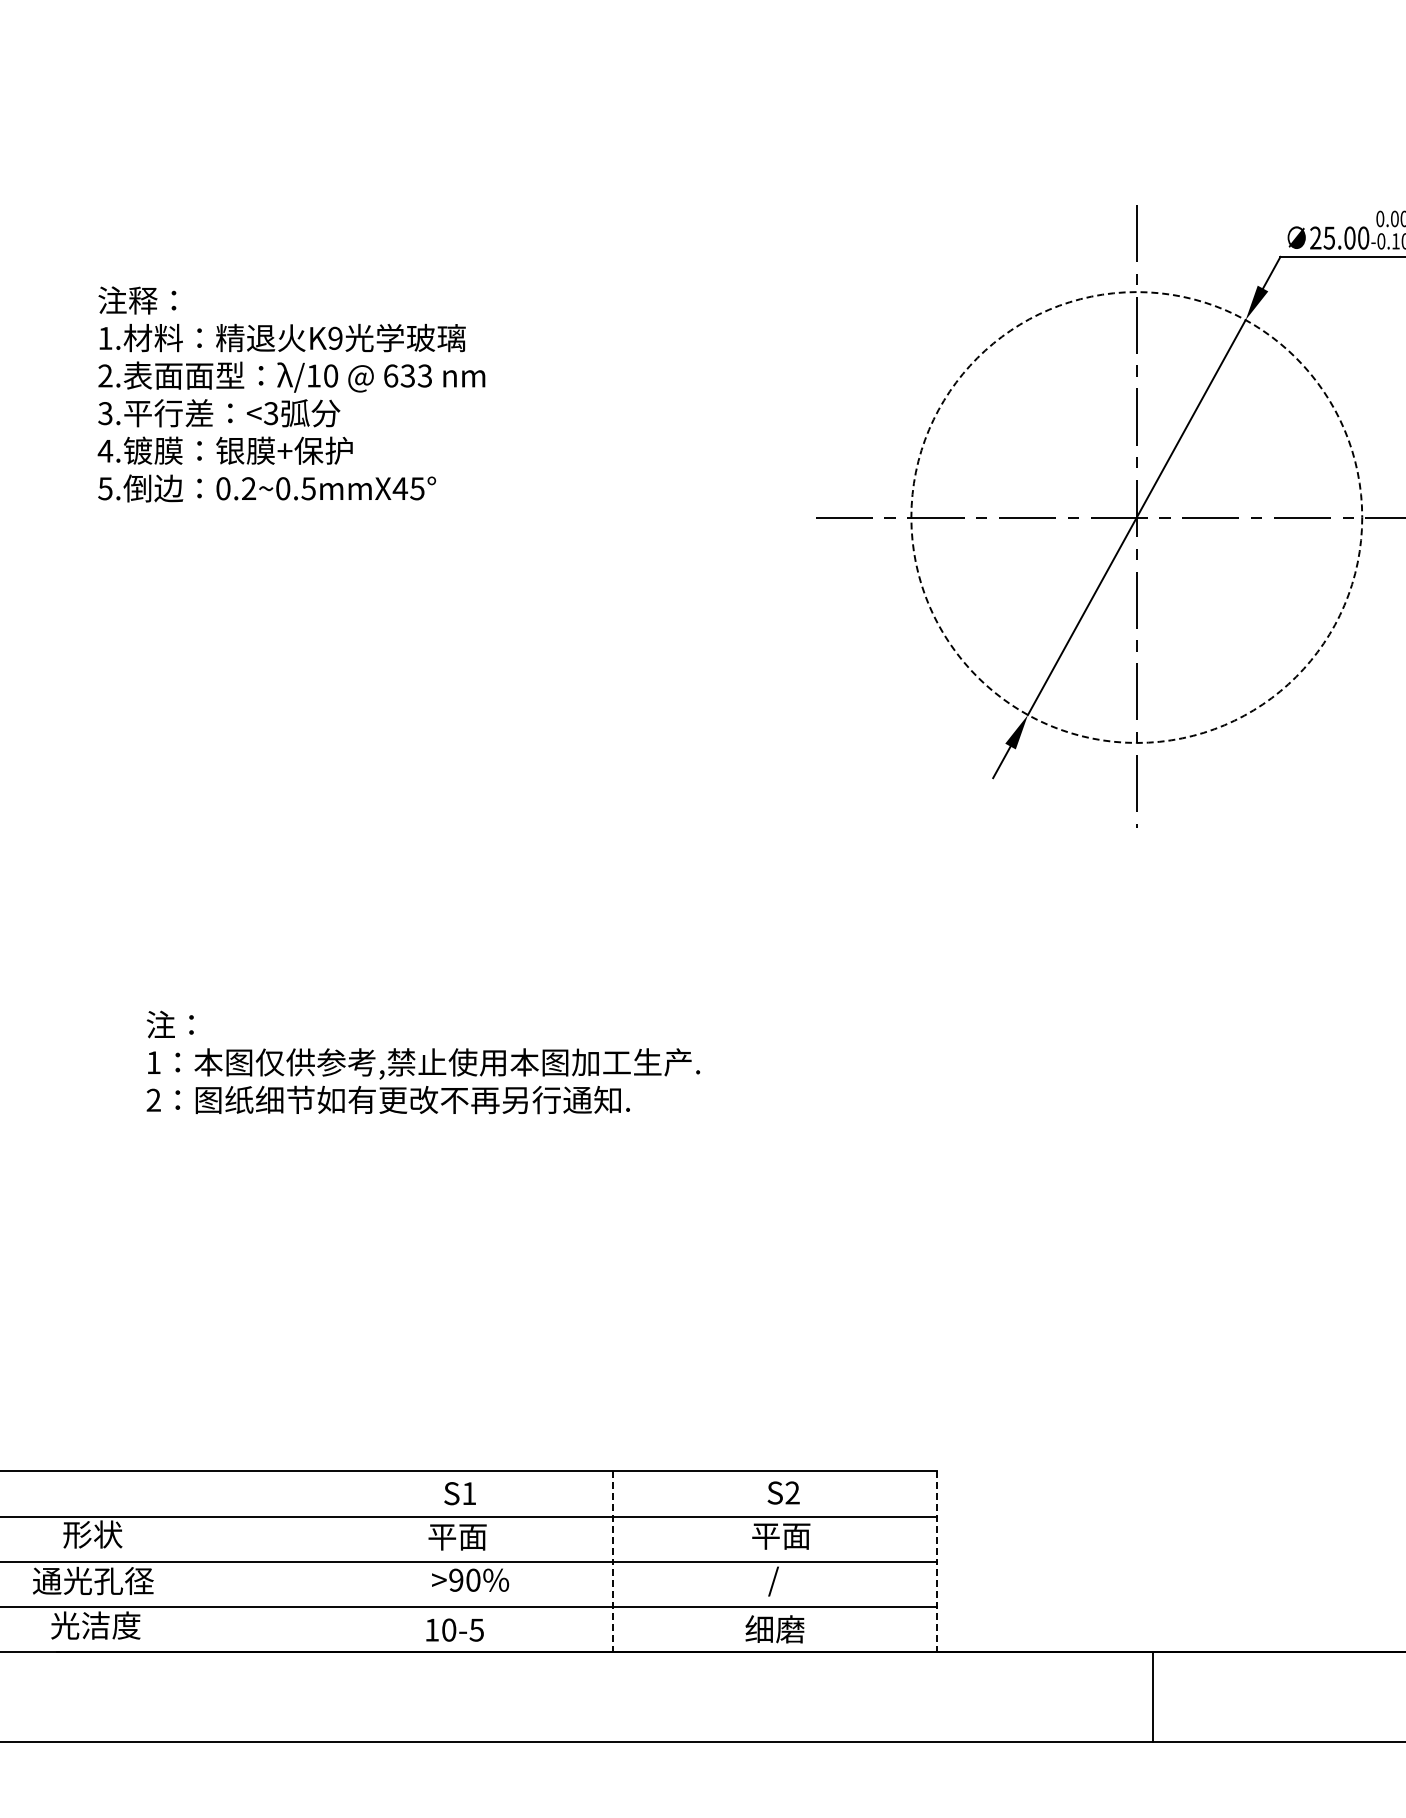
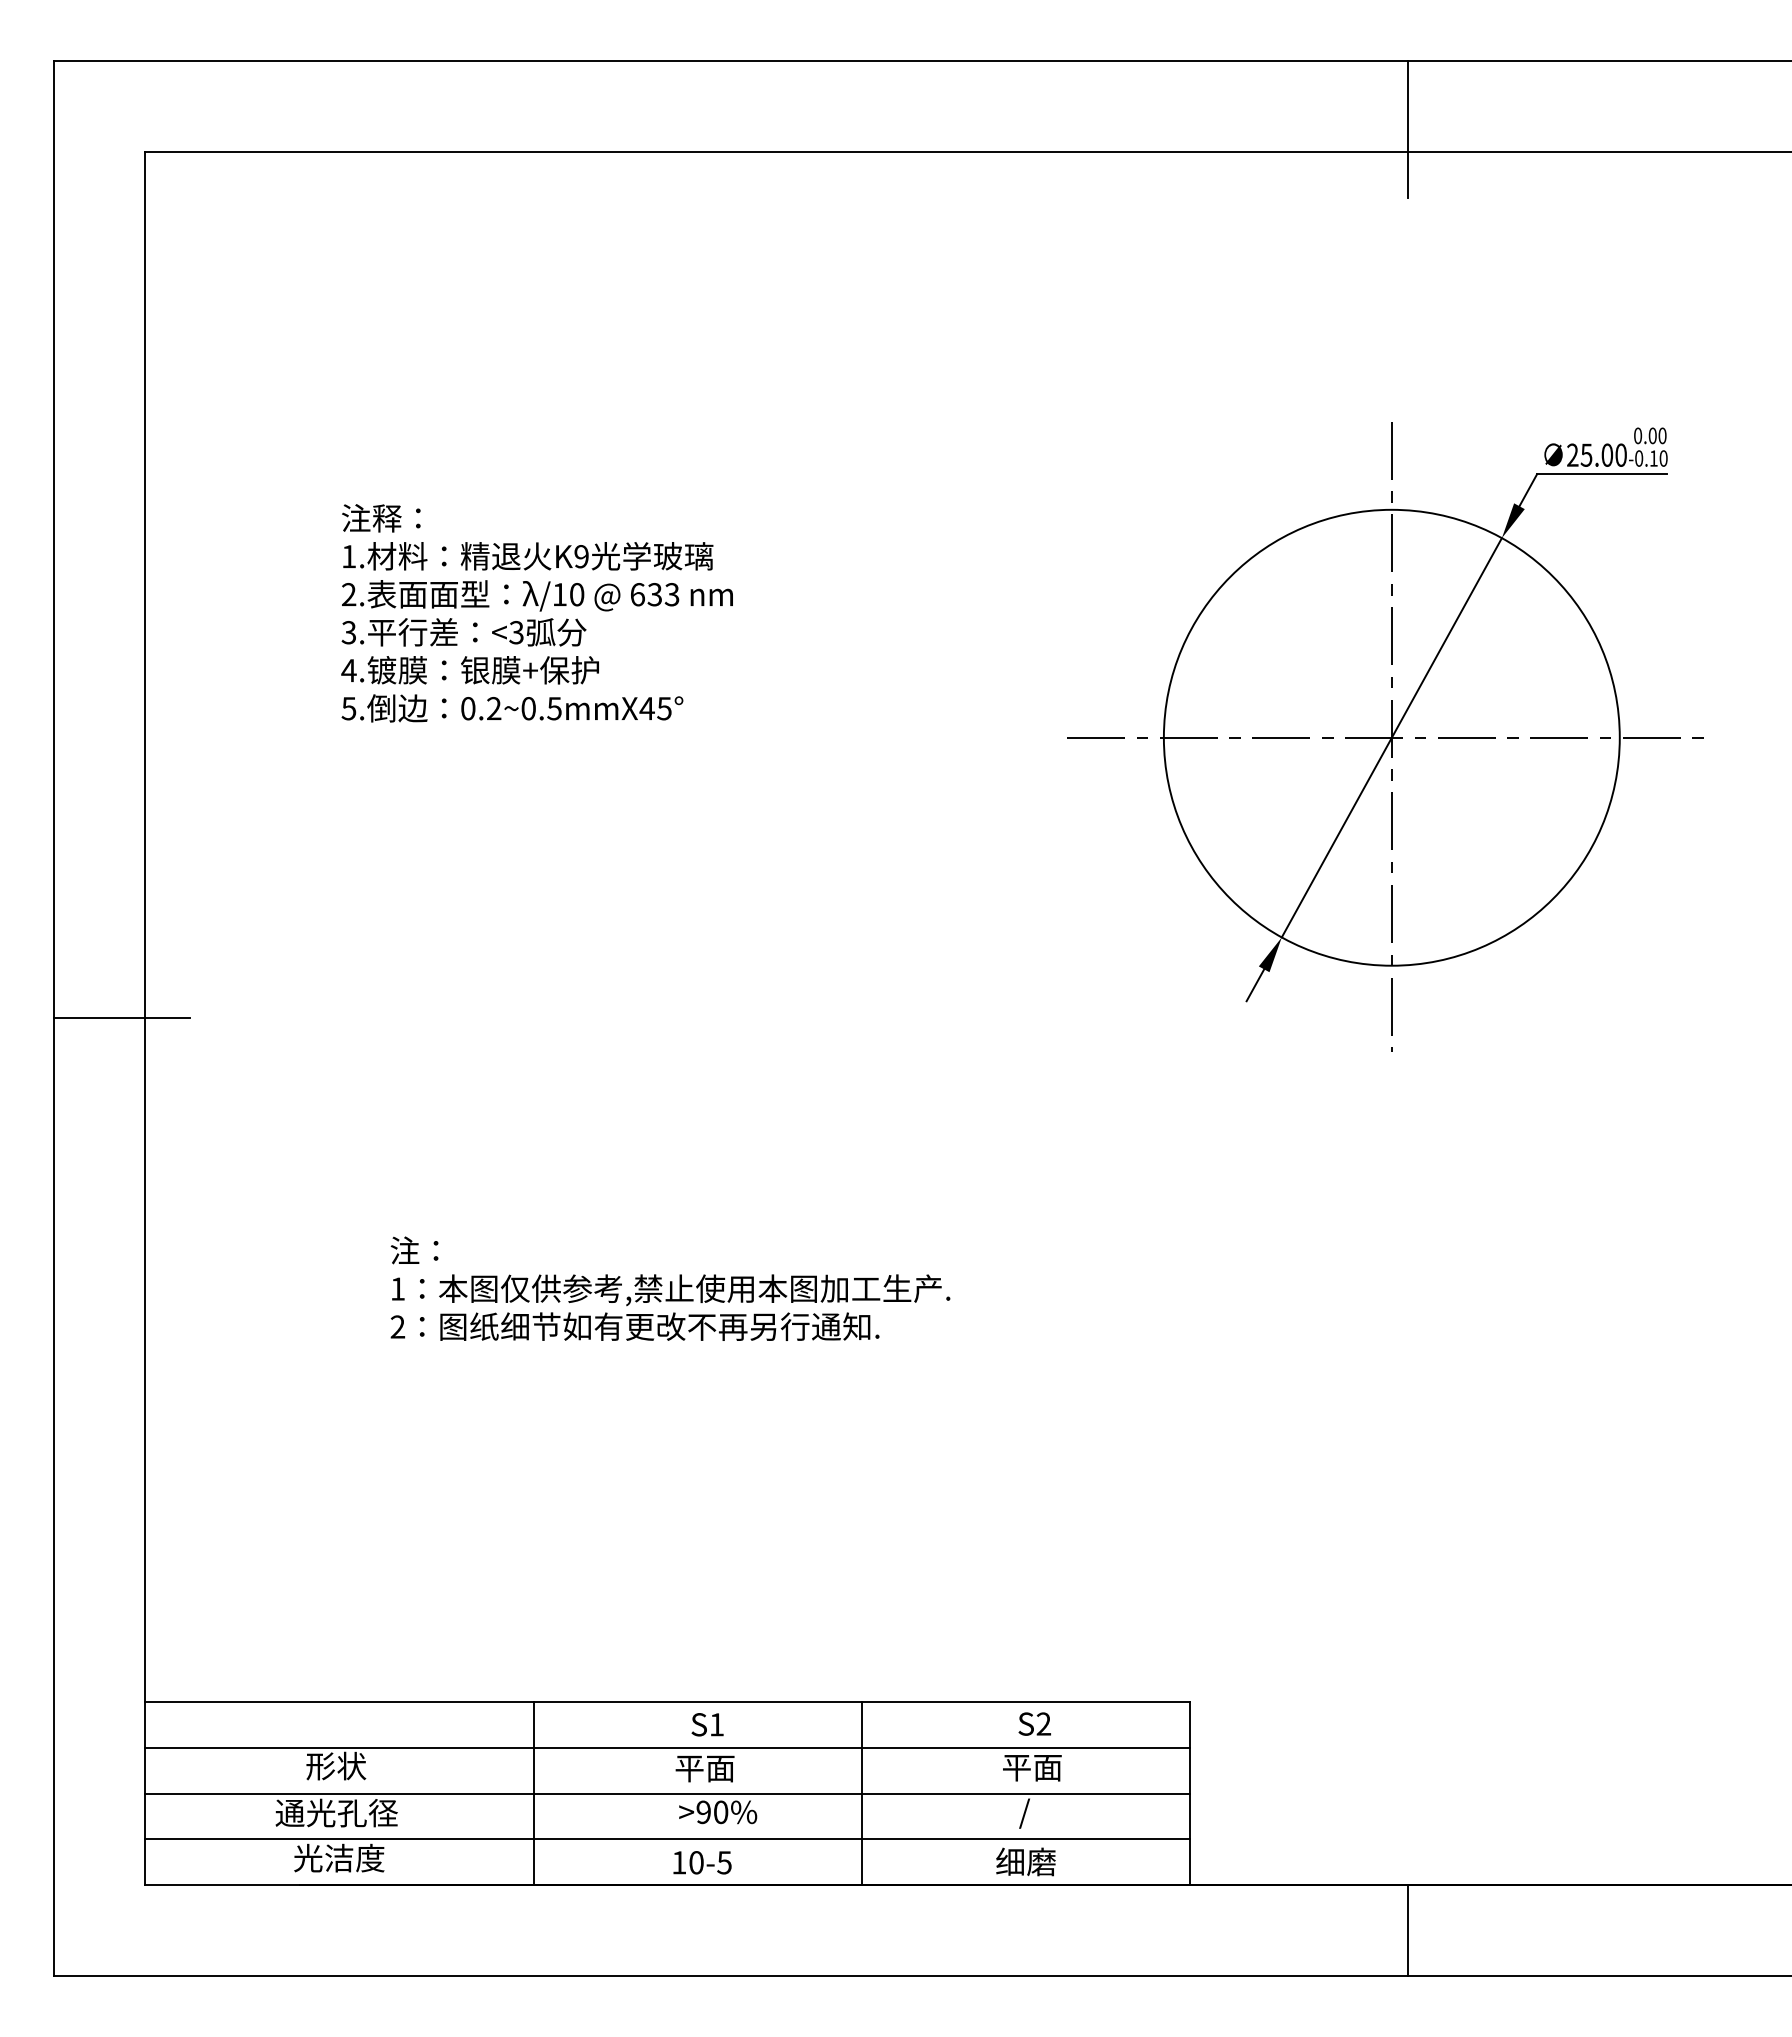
circle: (1136, 517) -> (1391, 737), dashed -> solid
line: (287, 1561) -> (533, 1793), added
line: (612, 1562) -> (861, 1794), dashed -> solid
line: (937, 1562) -> (1190, 1794), dashed -> solid

